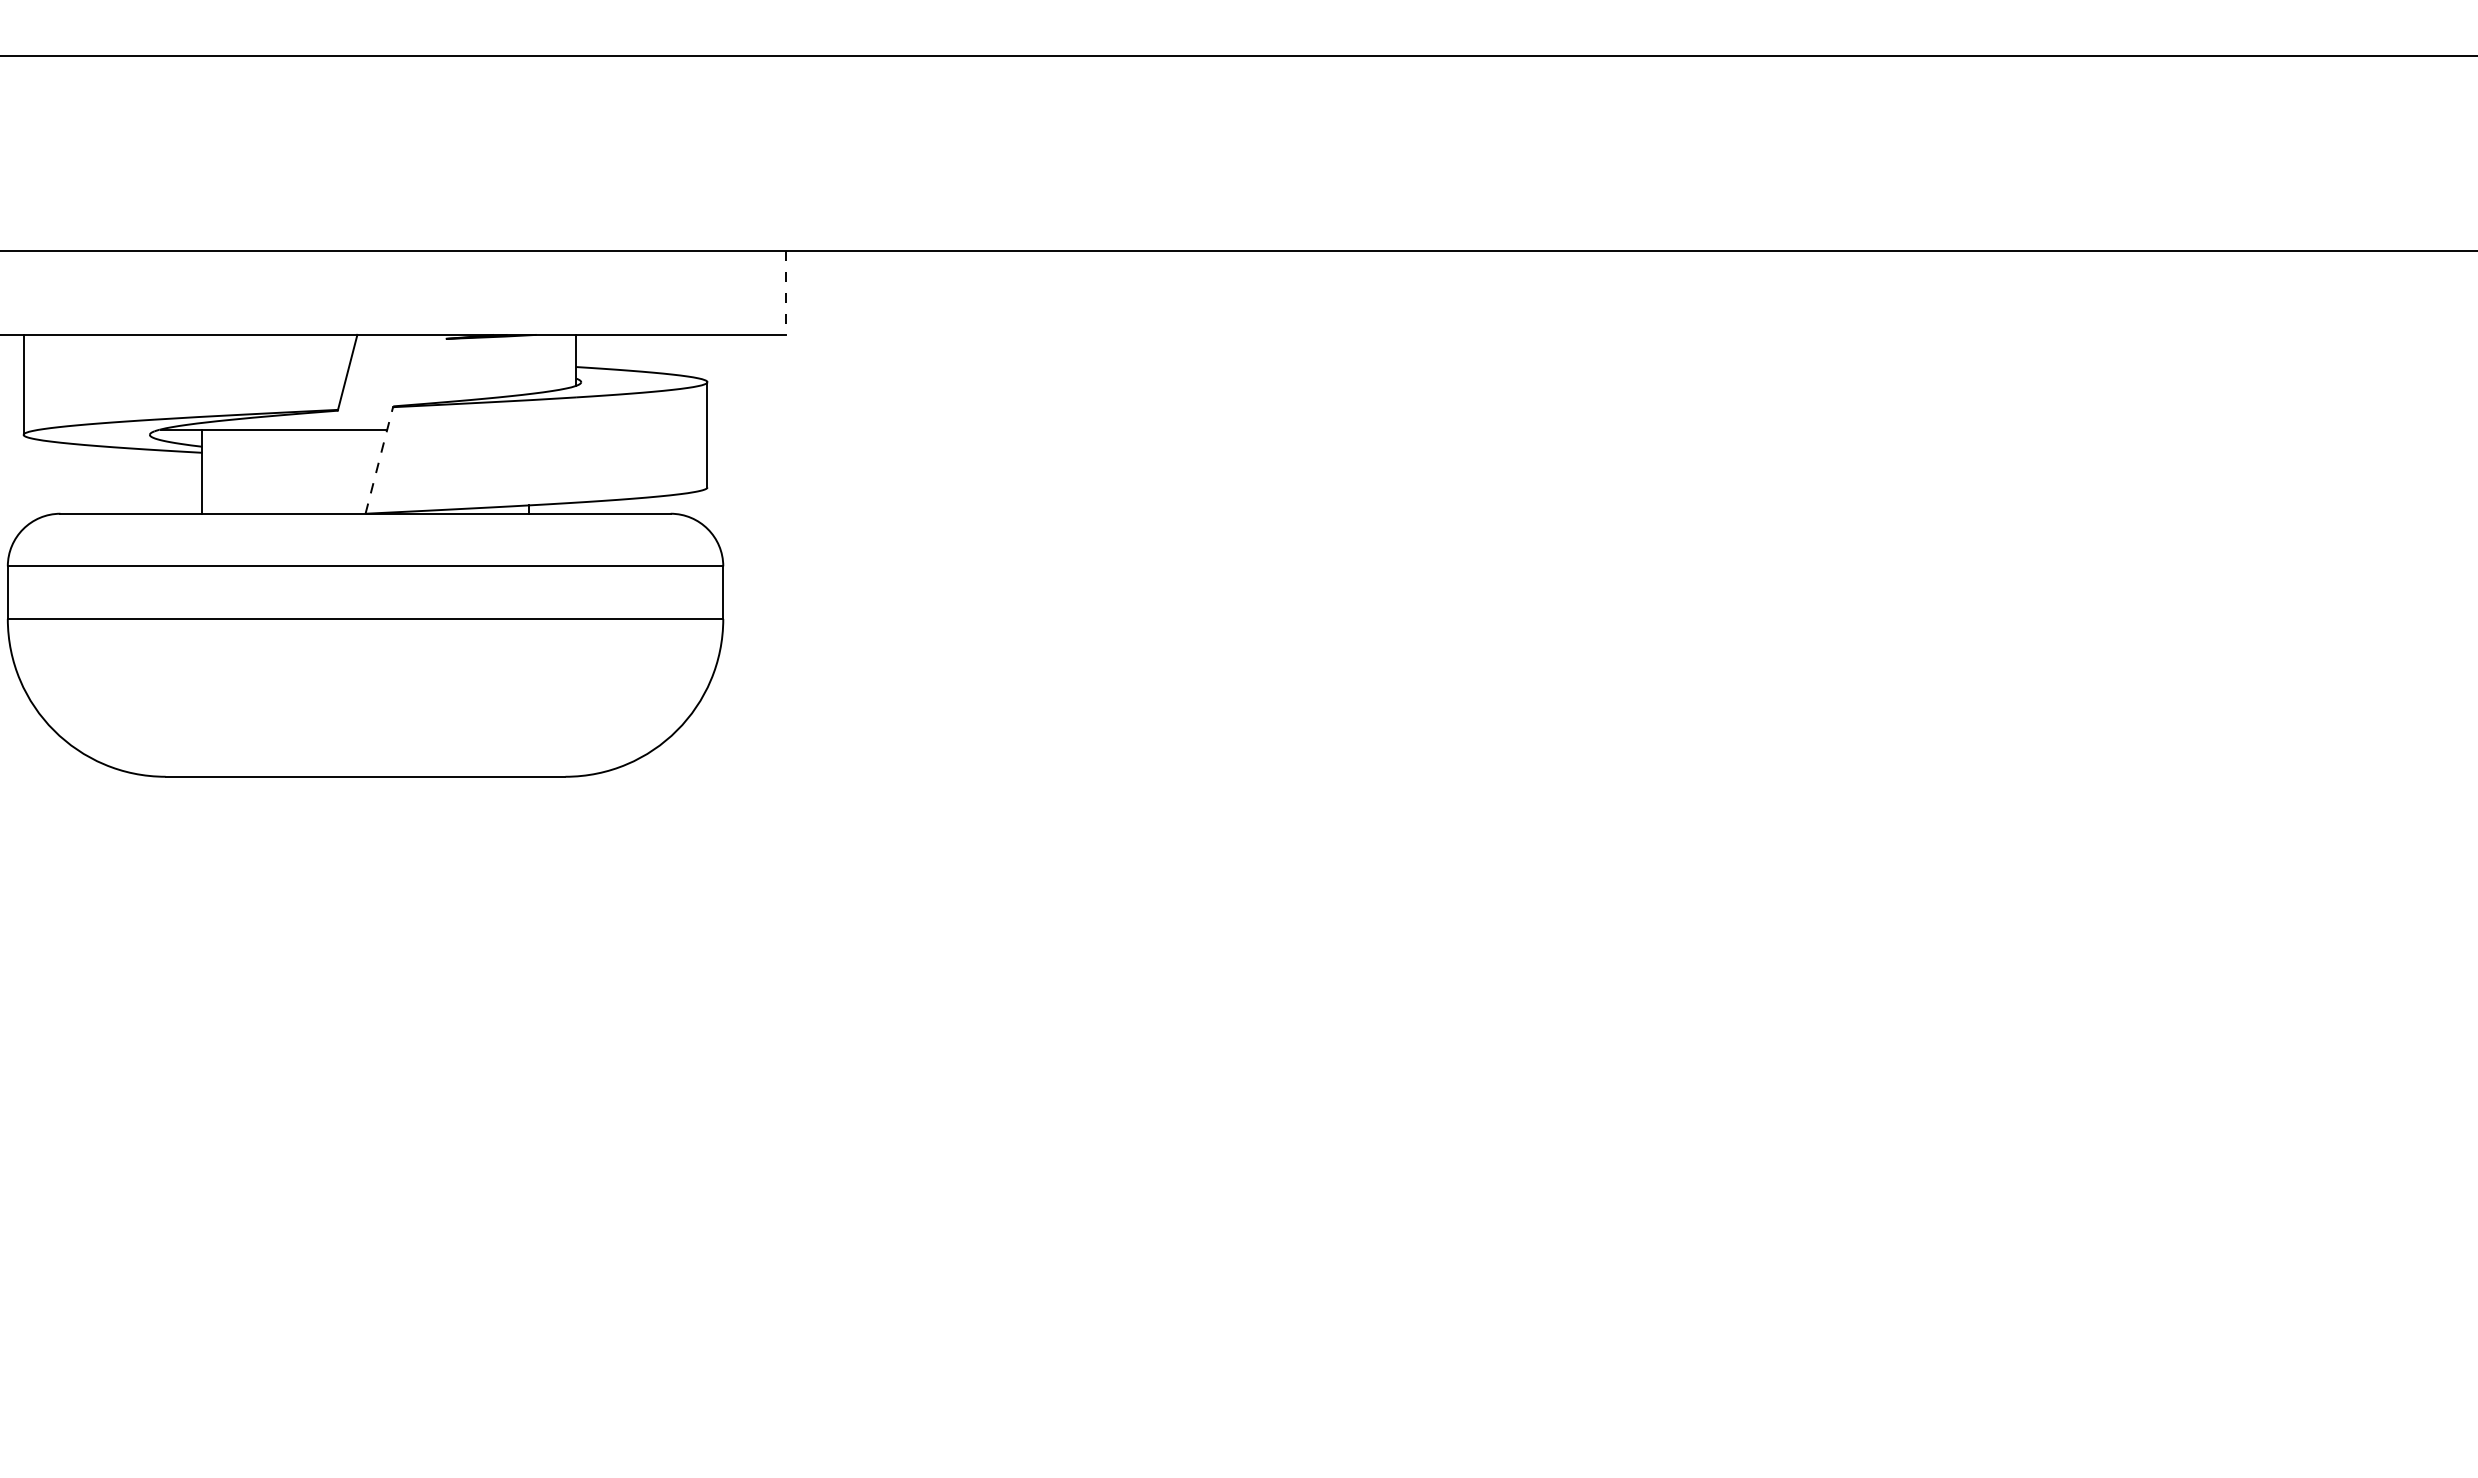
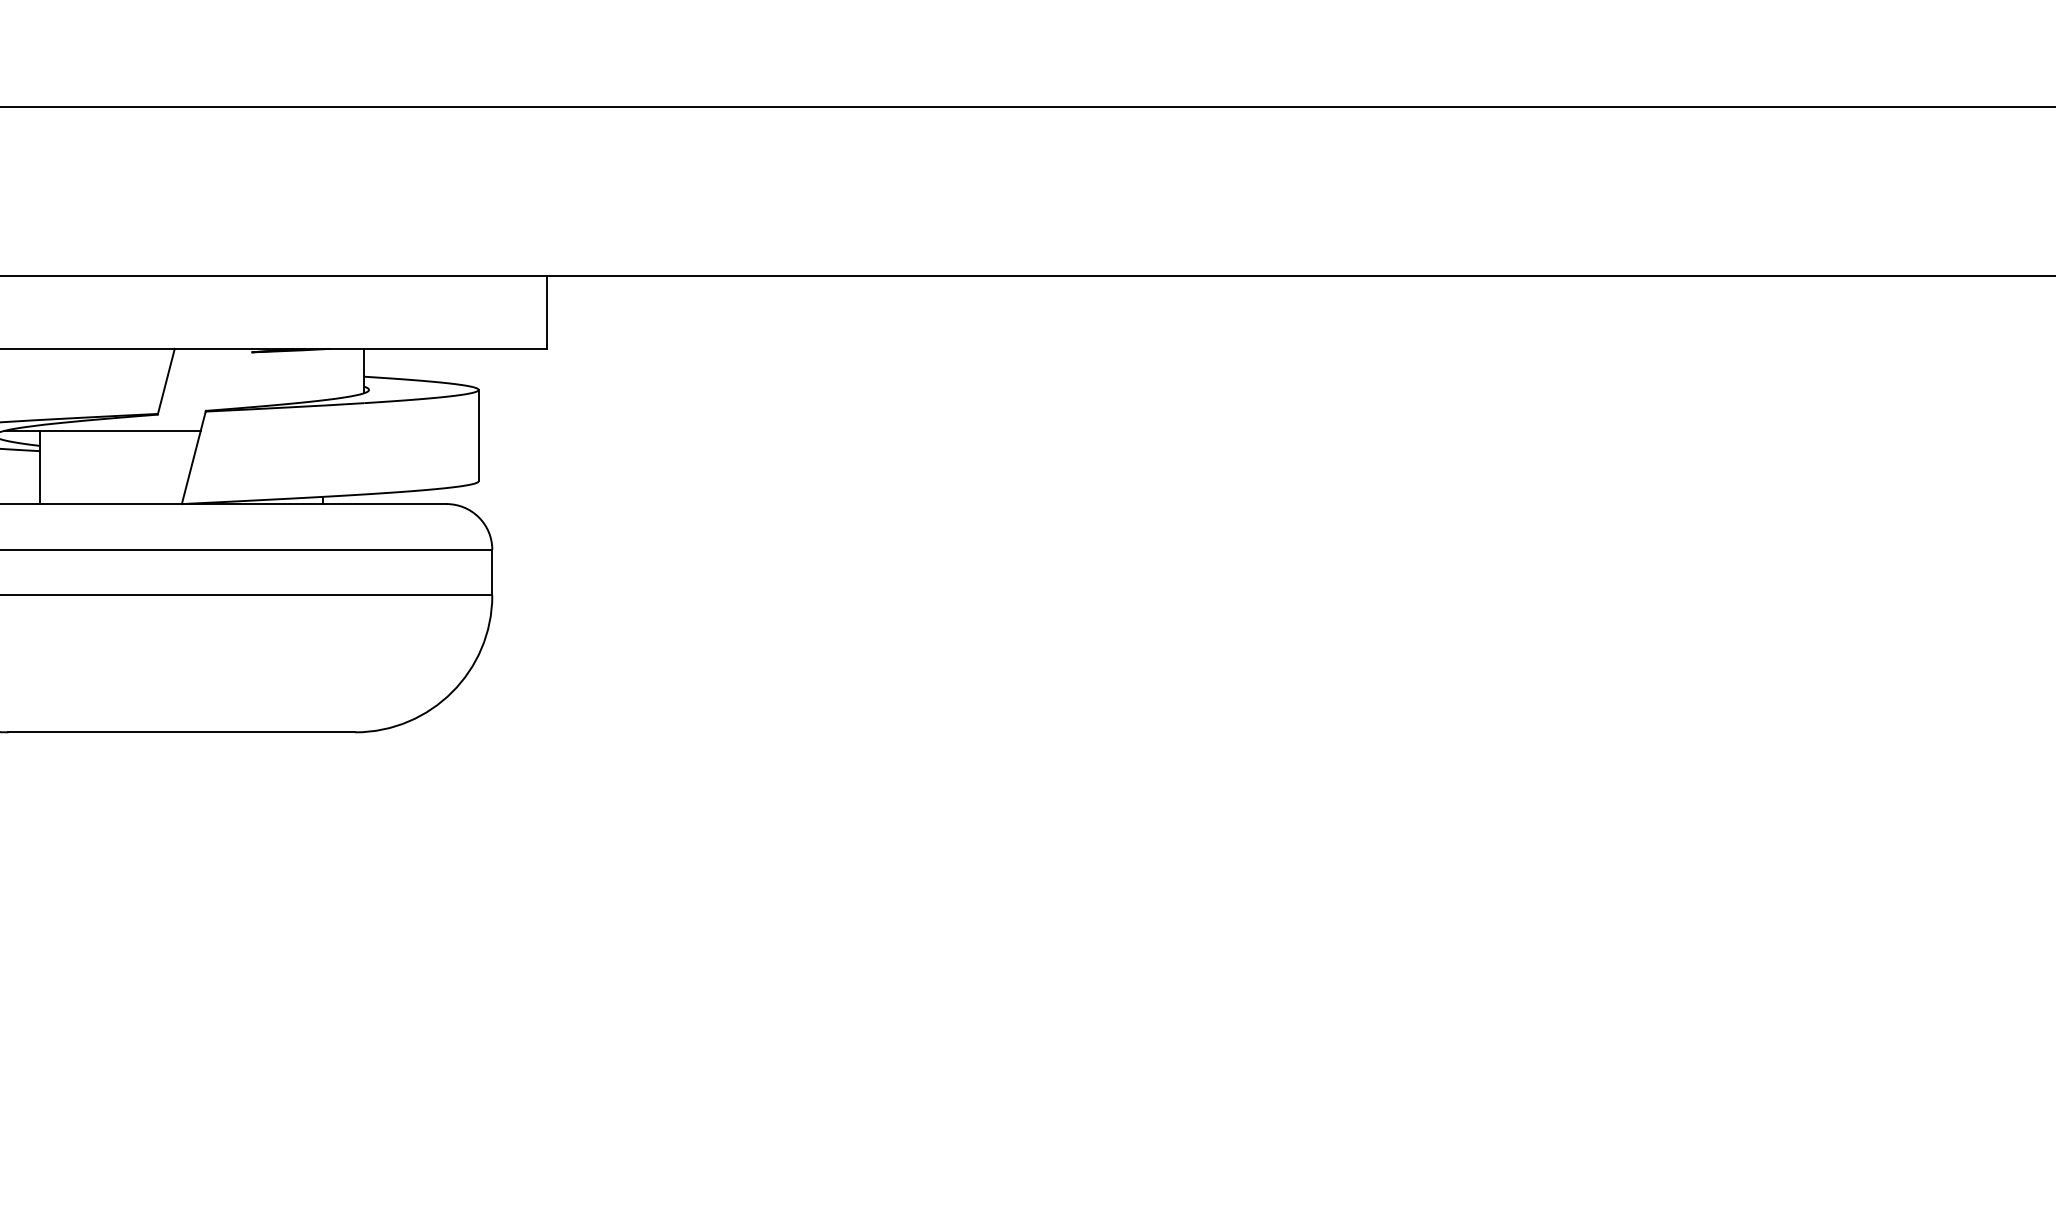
line: (786, 293) -> (547, 312), dashed -> solid
line: (379, 459) -> (193, 456), dashed -> solid

